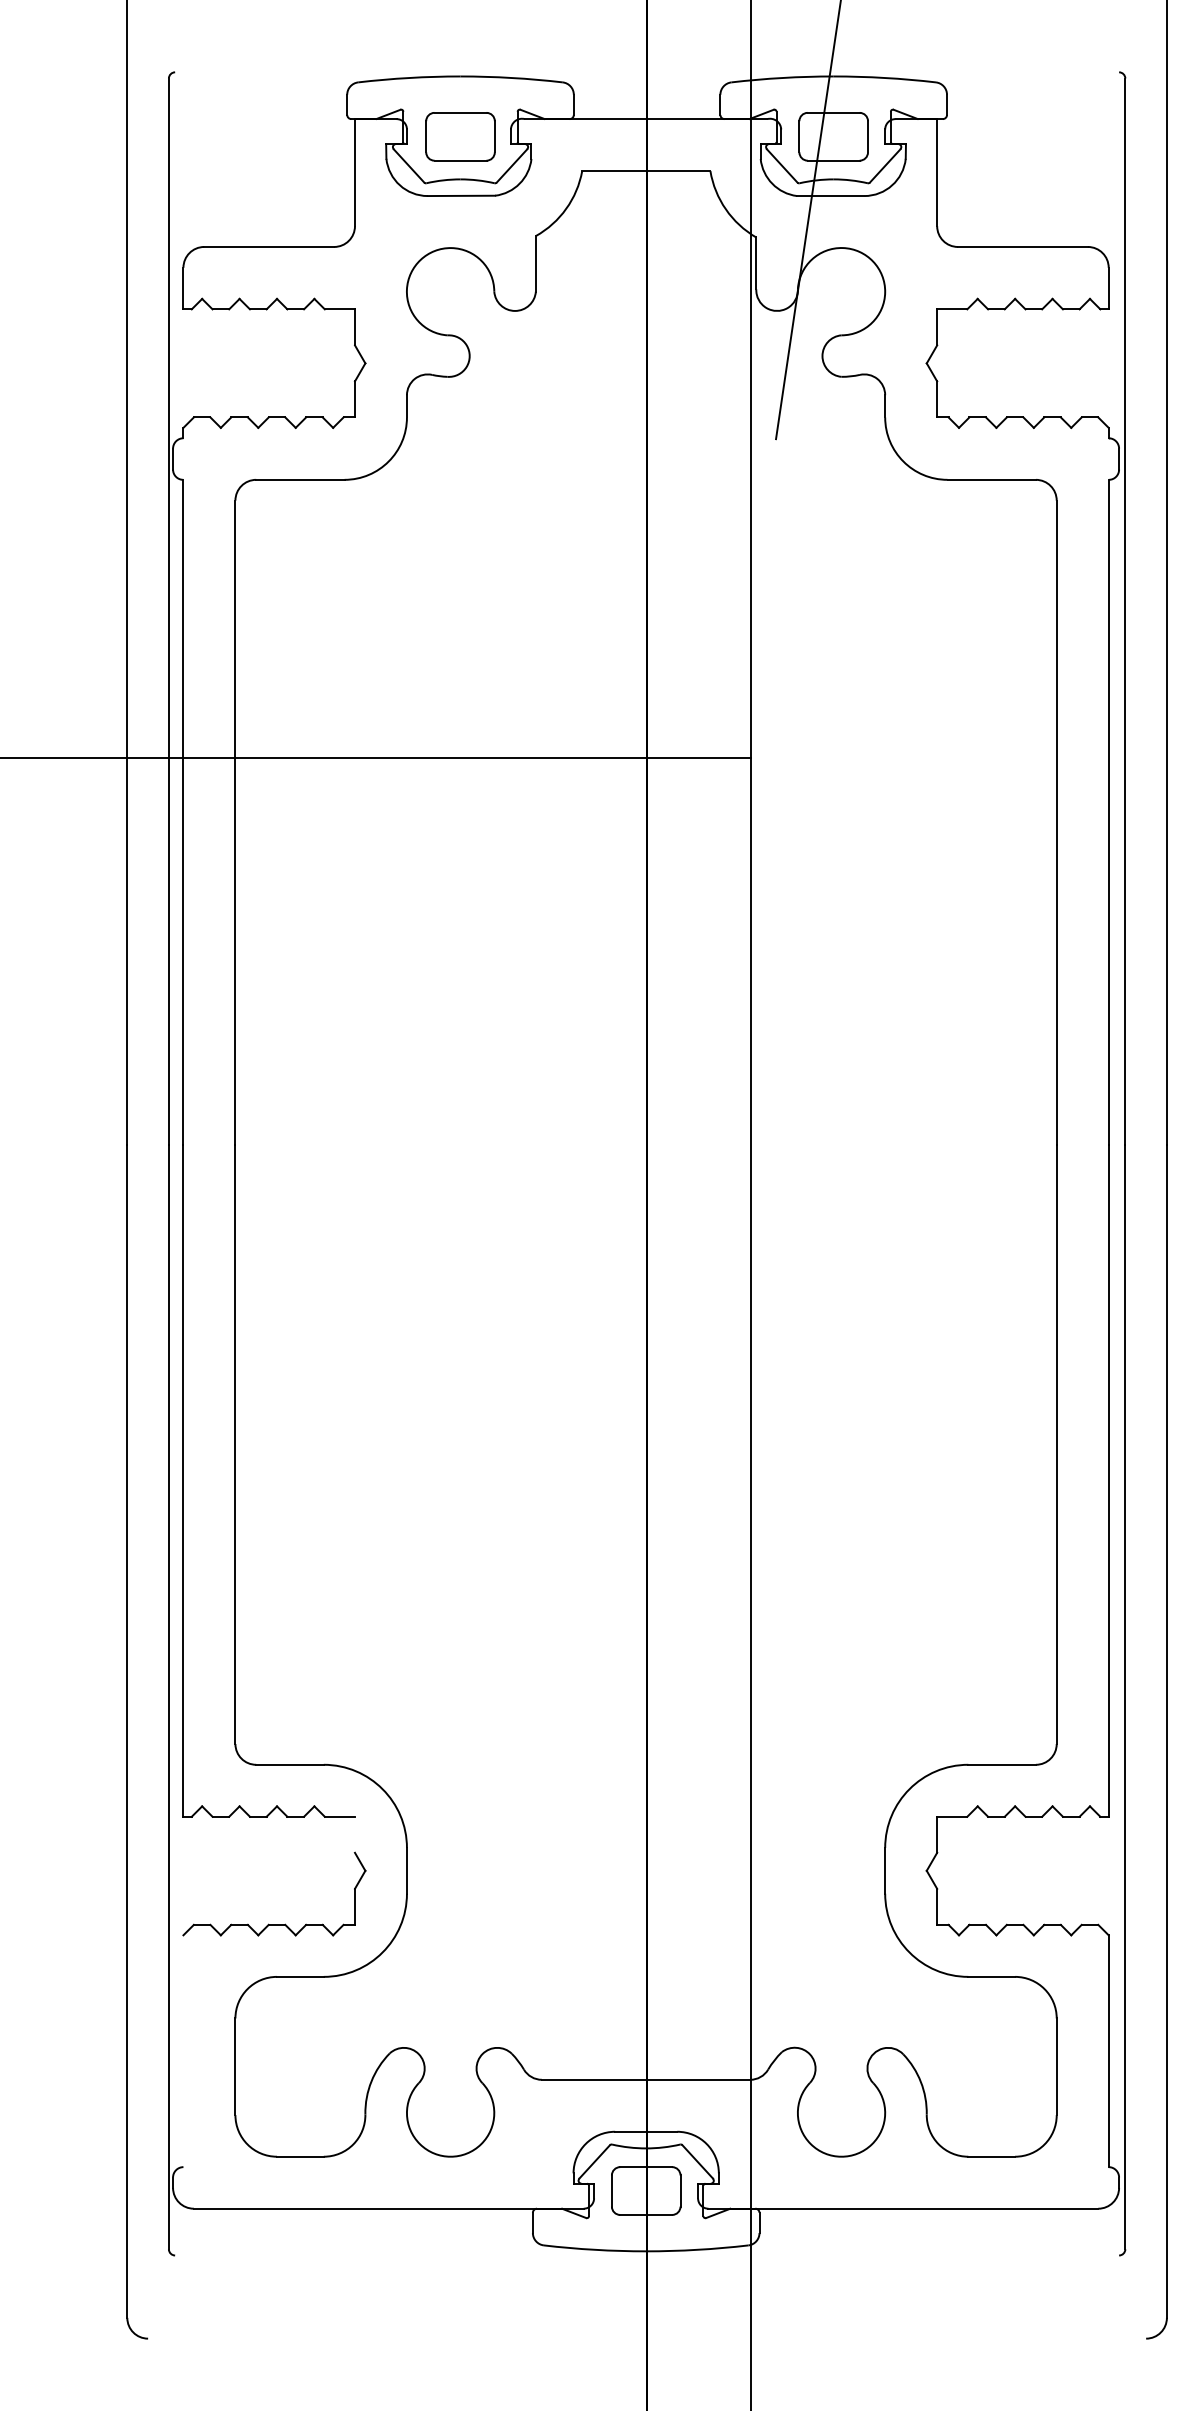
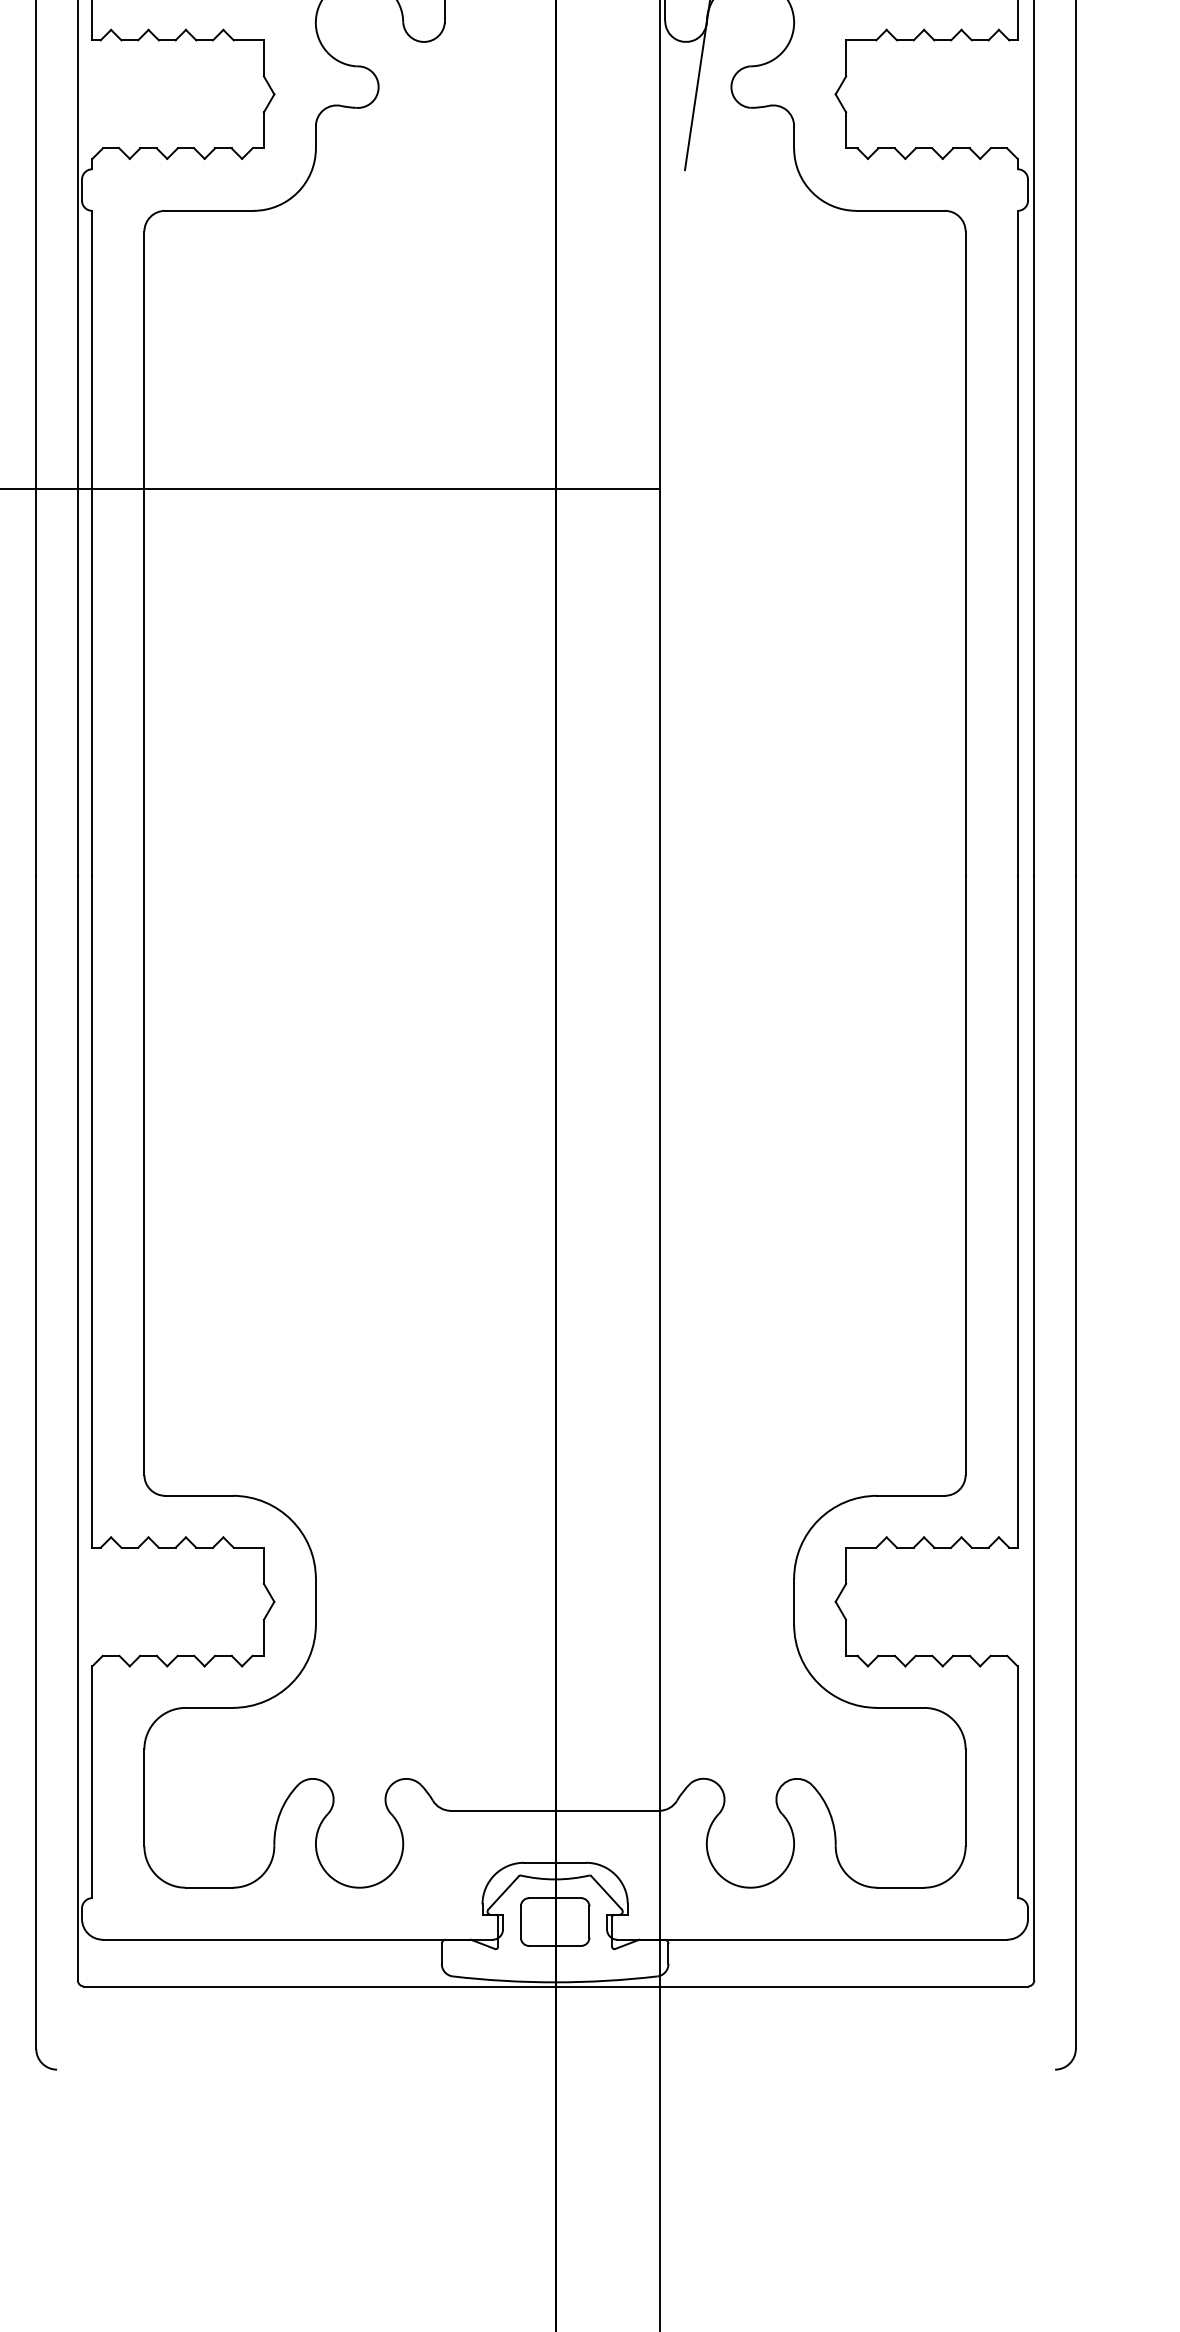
line: (354, 1834) -> (263, 1565), added
line: (183, 2051) -> (92, 1782), added
line: (647, 2255) -> (556, 1986), added

